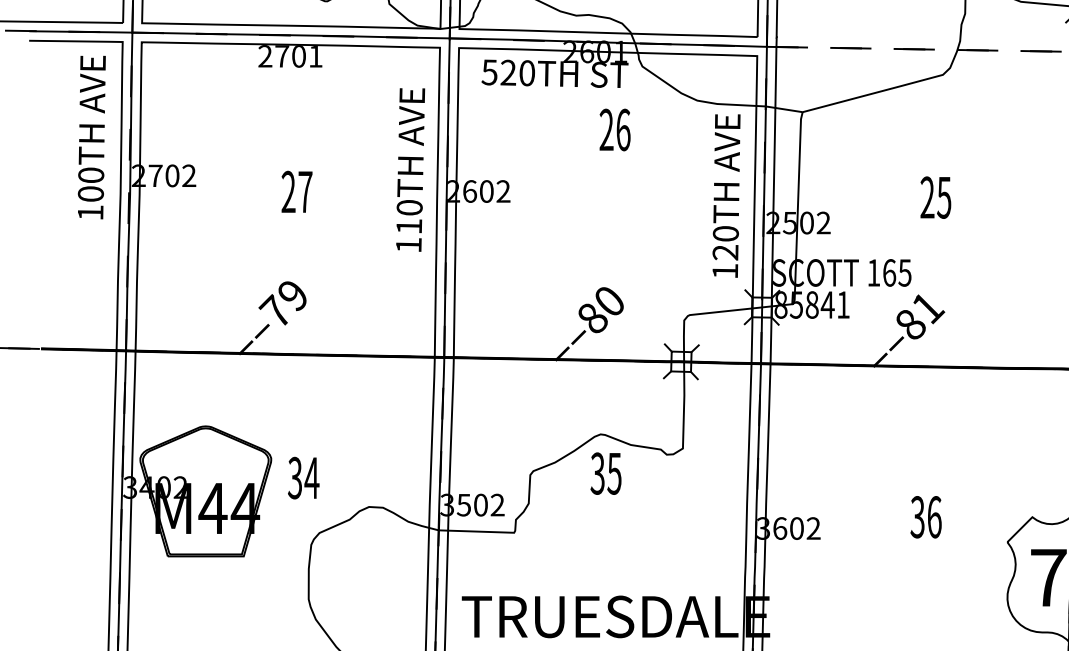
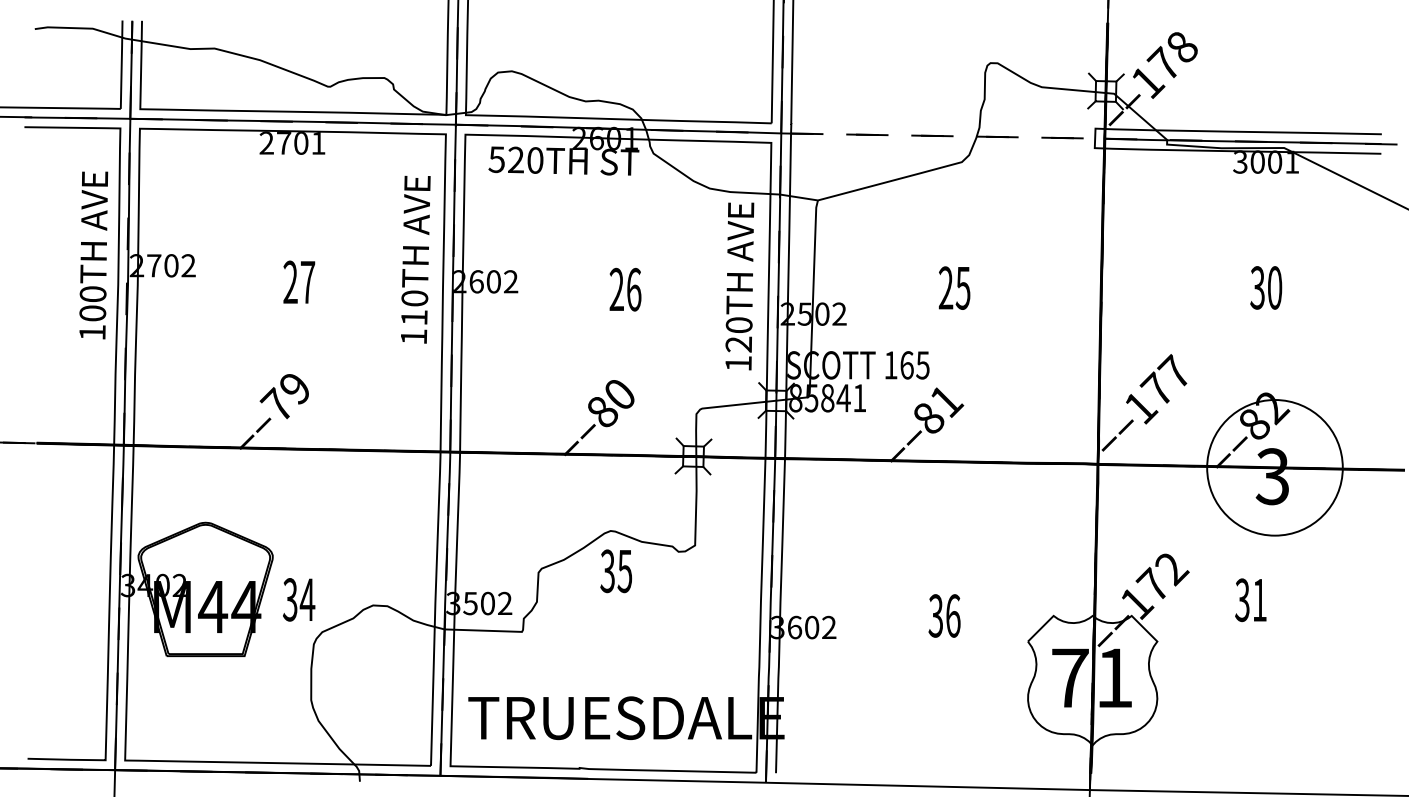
text: (615, 129) -> (625, 289), moved
text: (91, 137) -> (93, 255), moved
text: (304, 477) -> (299, 599), moved

